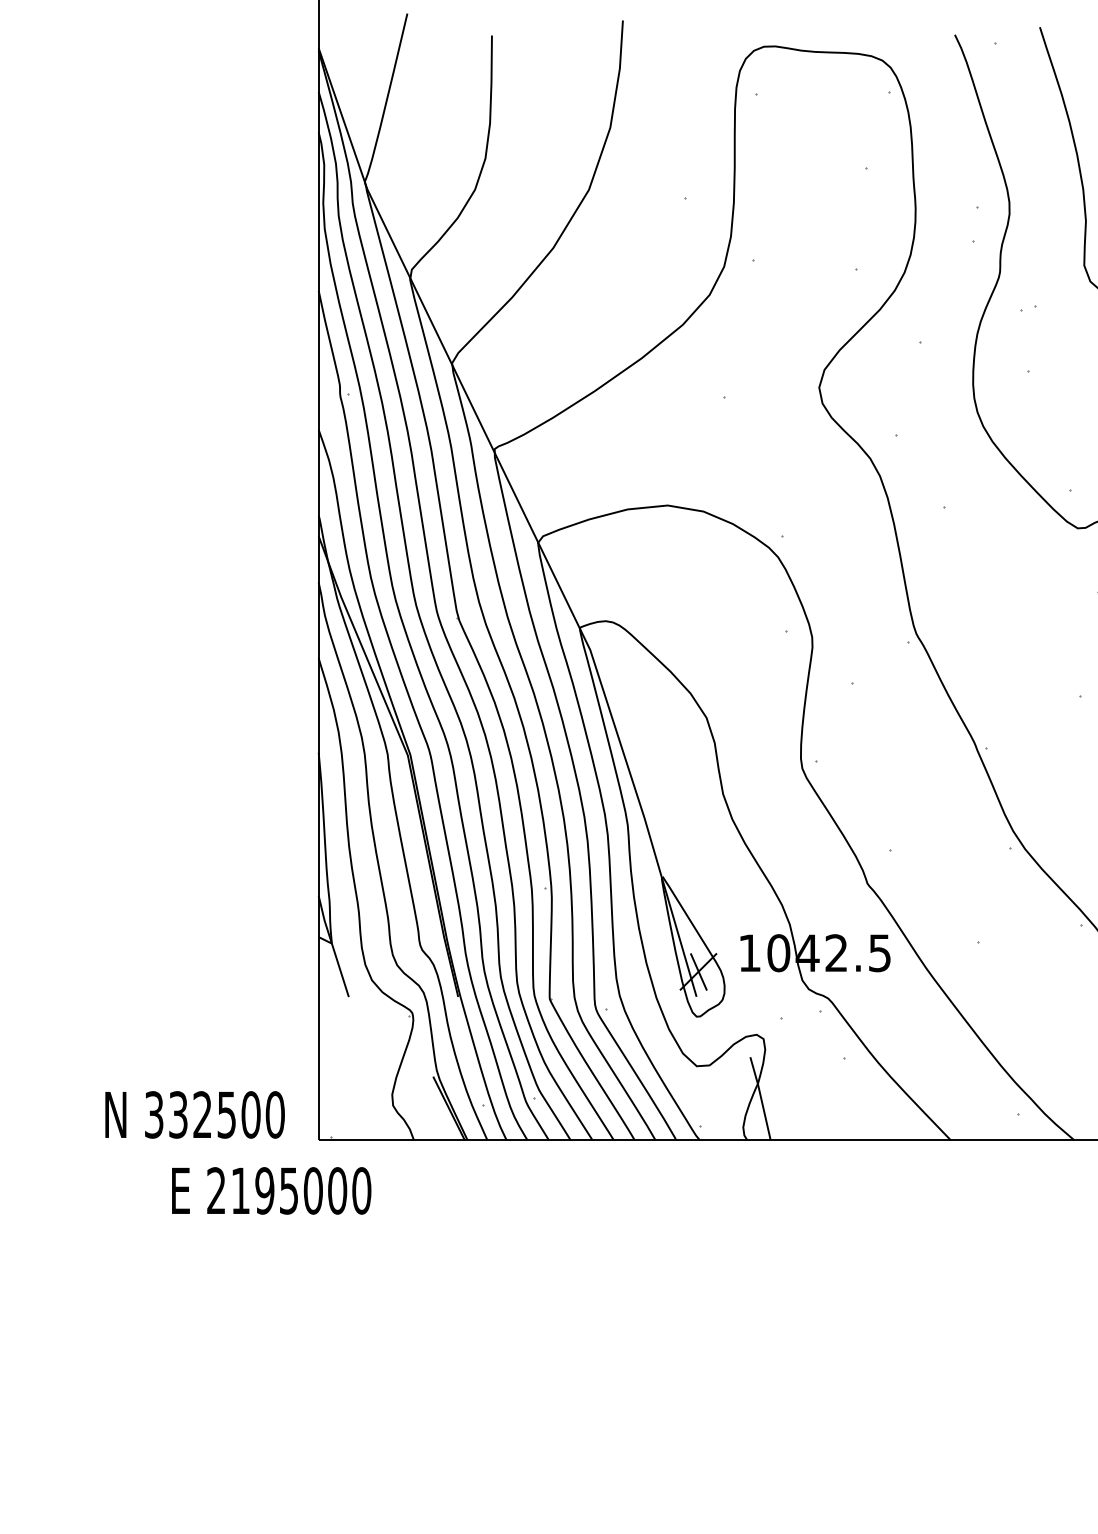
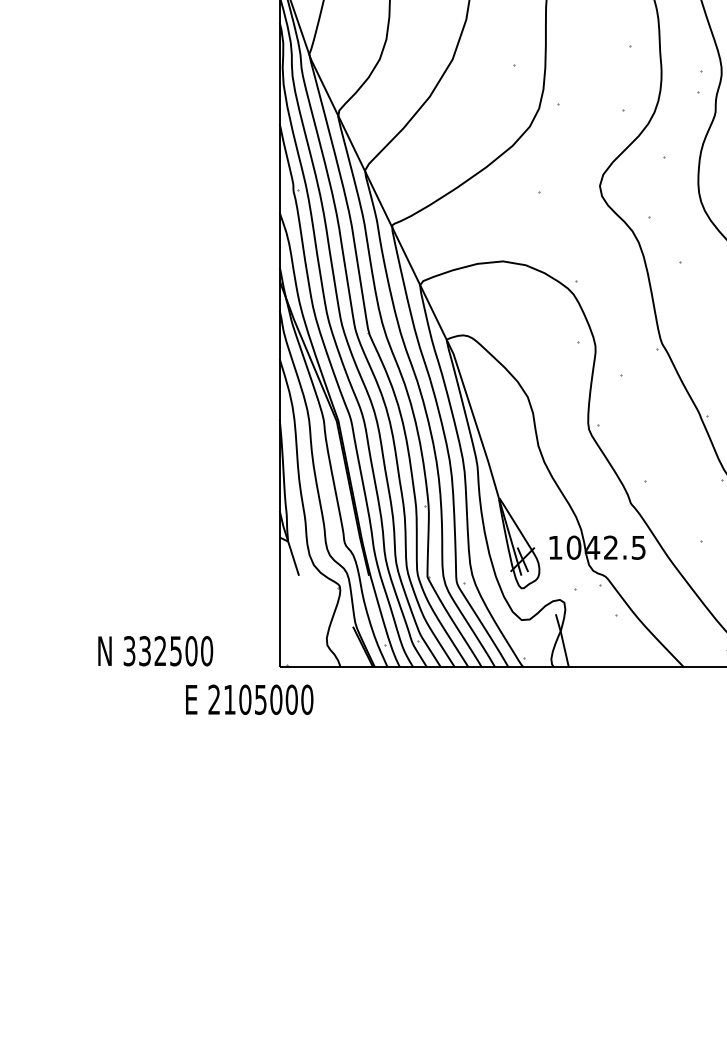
text: (194, 1115) -> (155, 651), moved
text: (265, 1190) -> (245, 699), 2195000 -> 2105000

